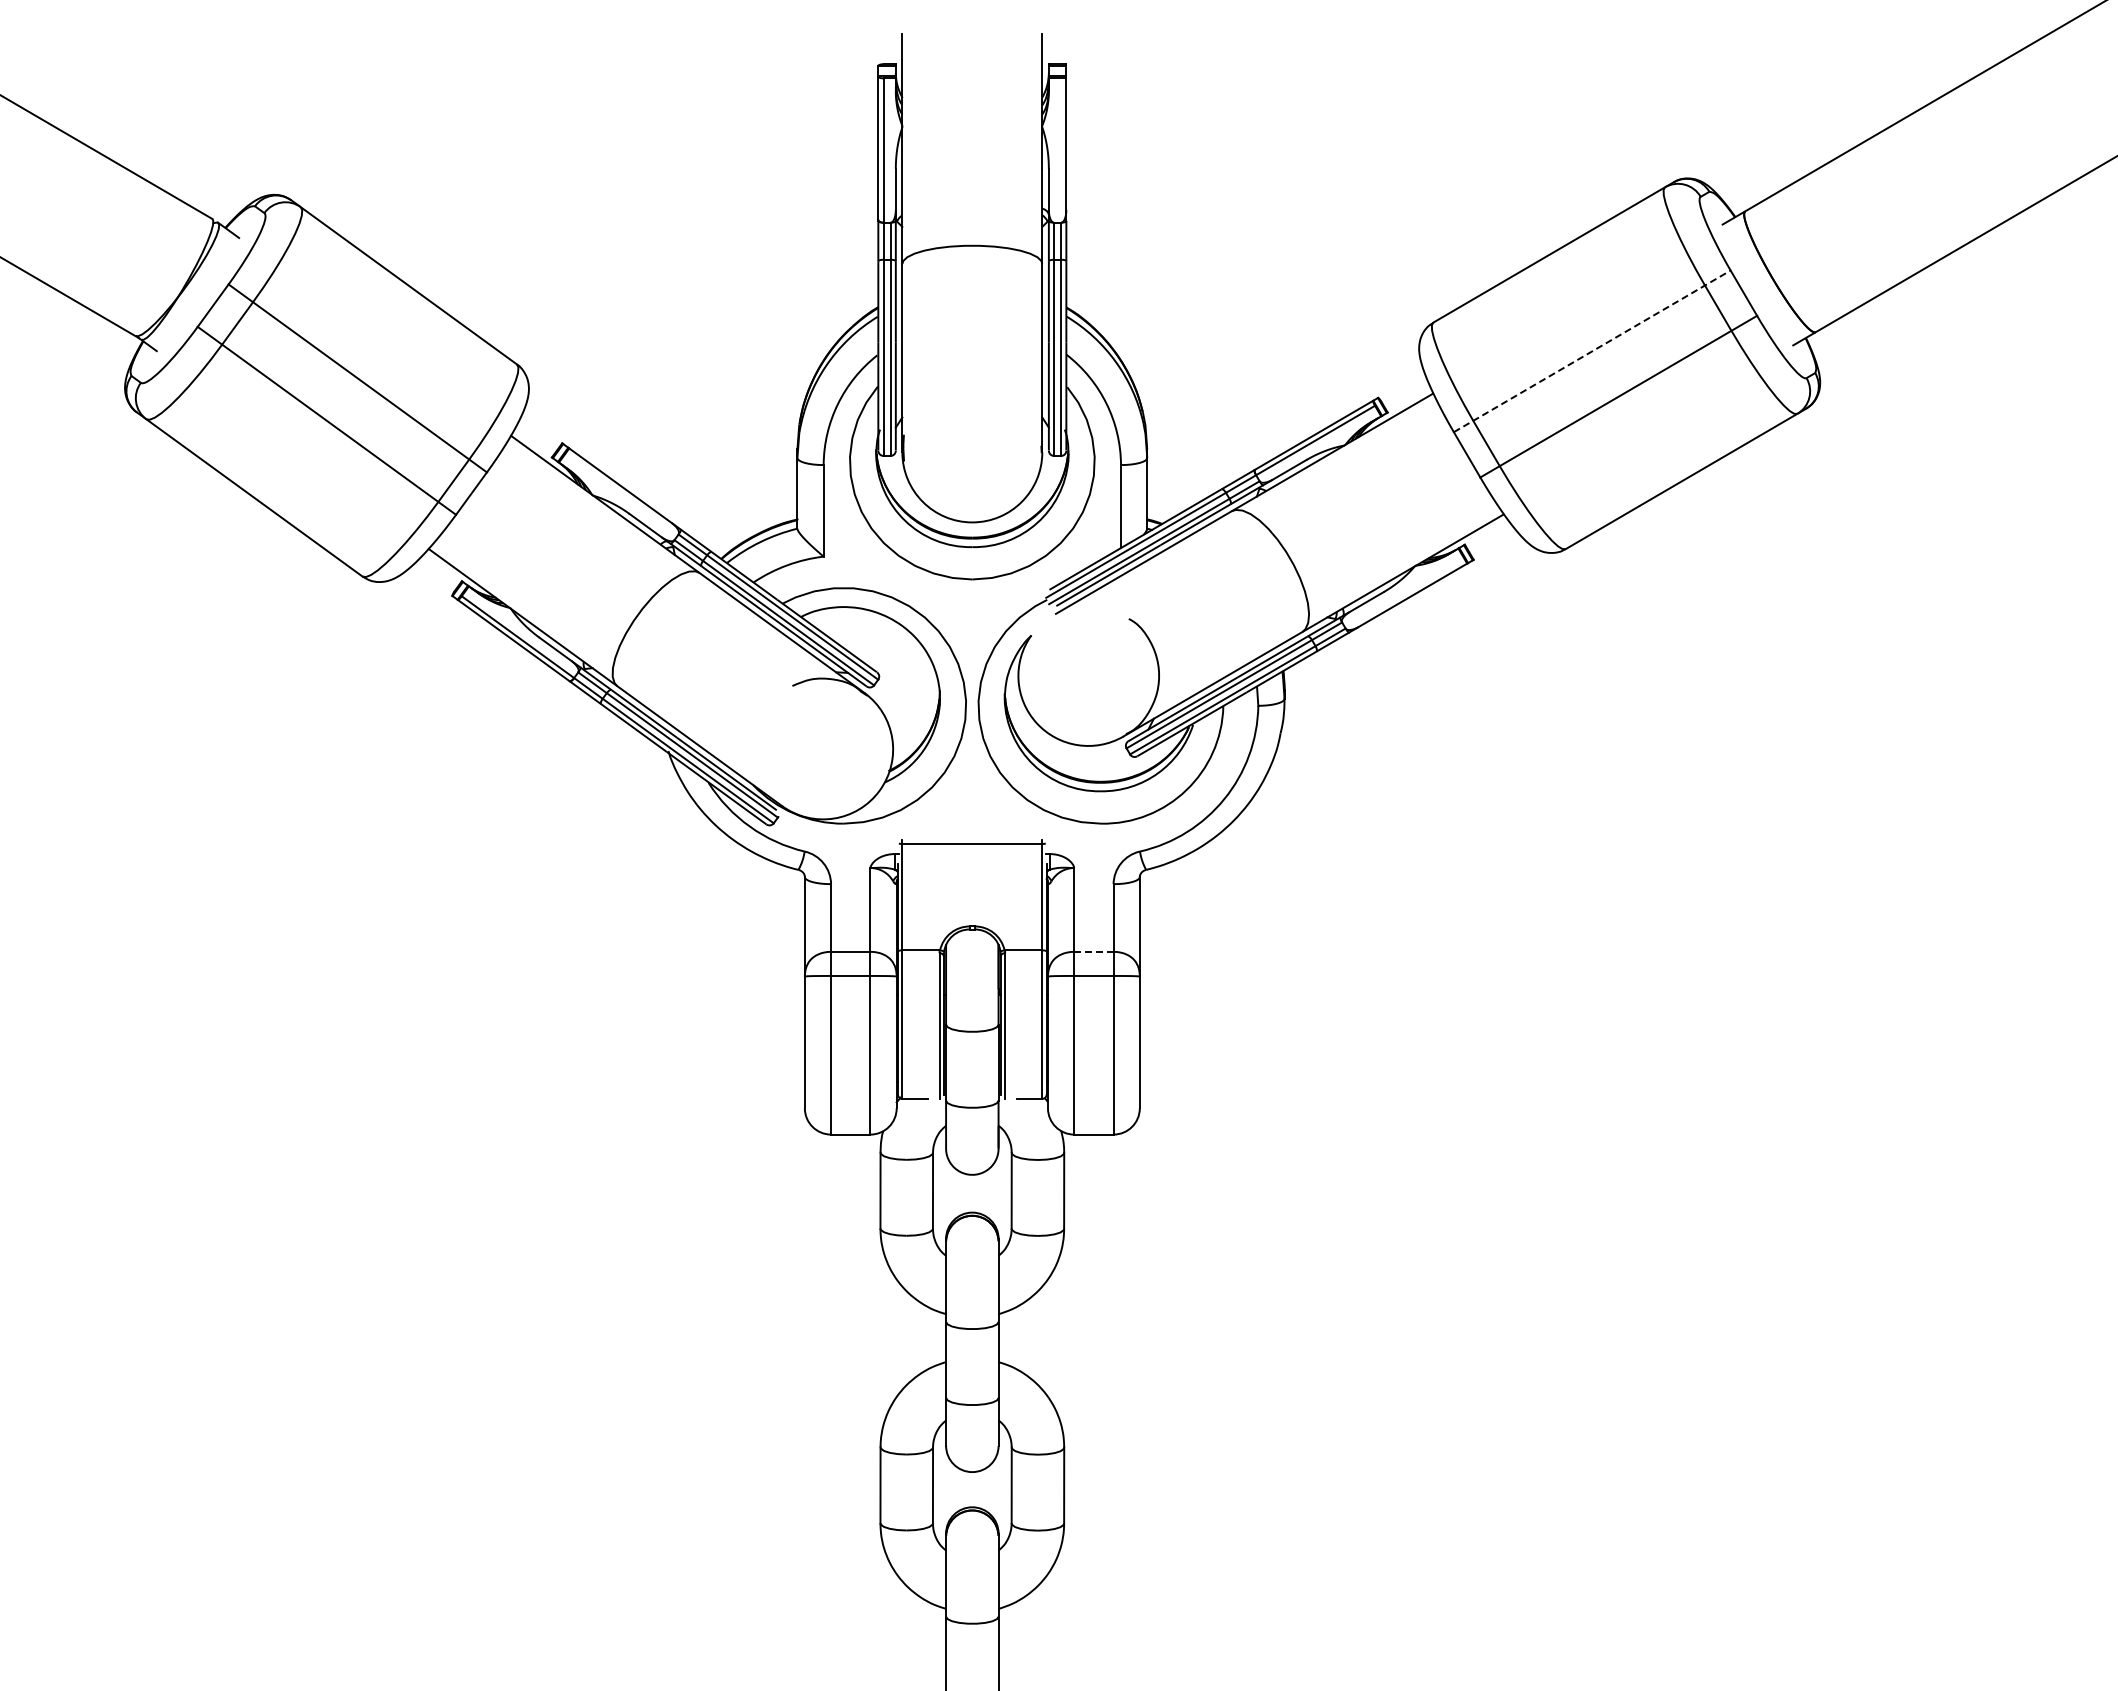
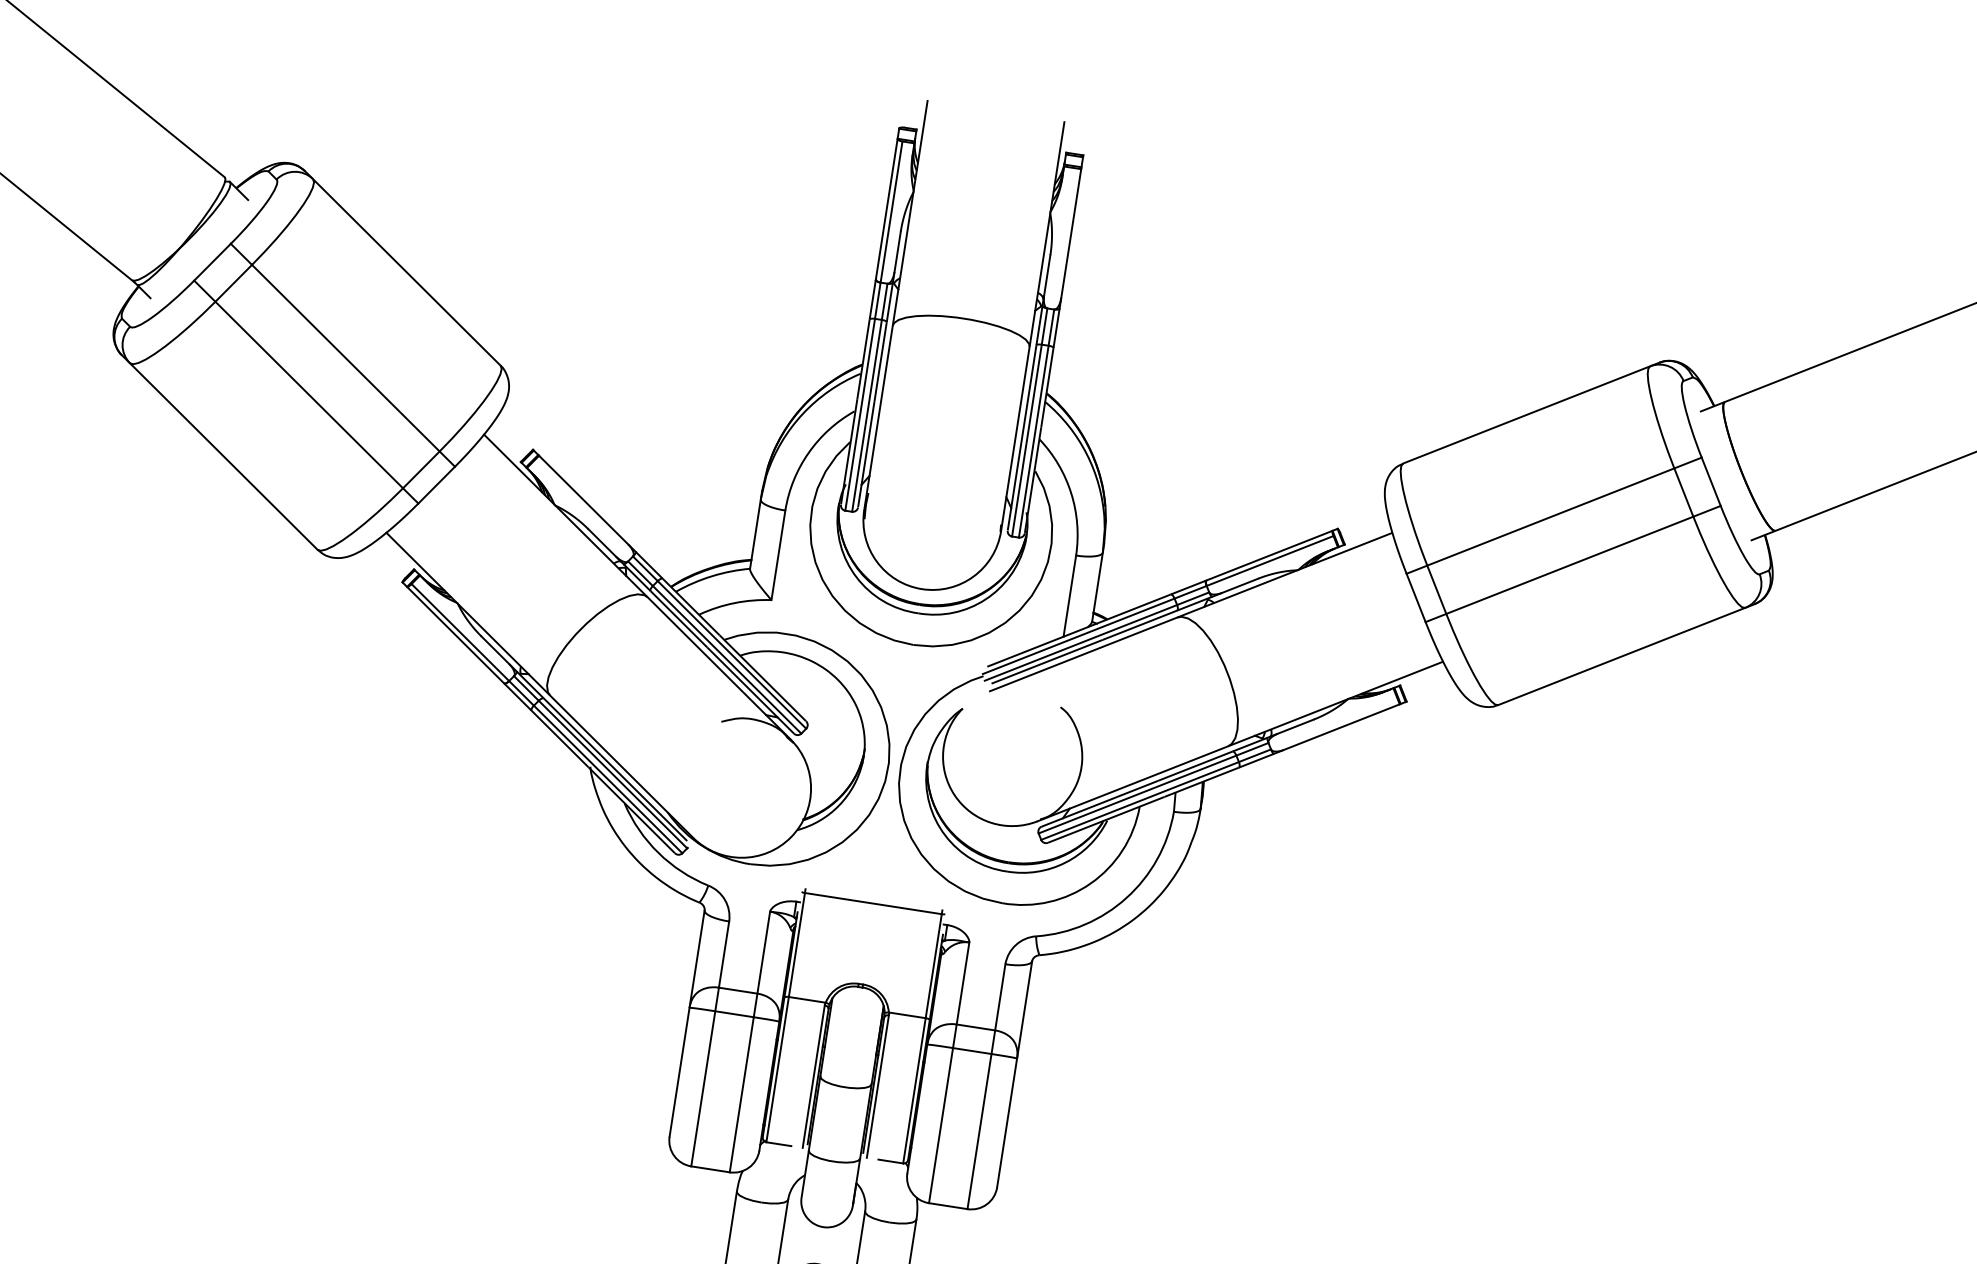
line: (1592, 351) -> (1554, 515), dashed -> solid
line: (1093, 951) -> (975, 1027), dashed -> solid

